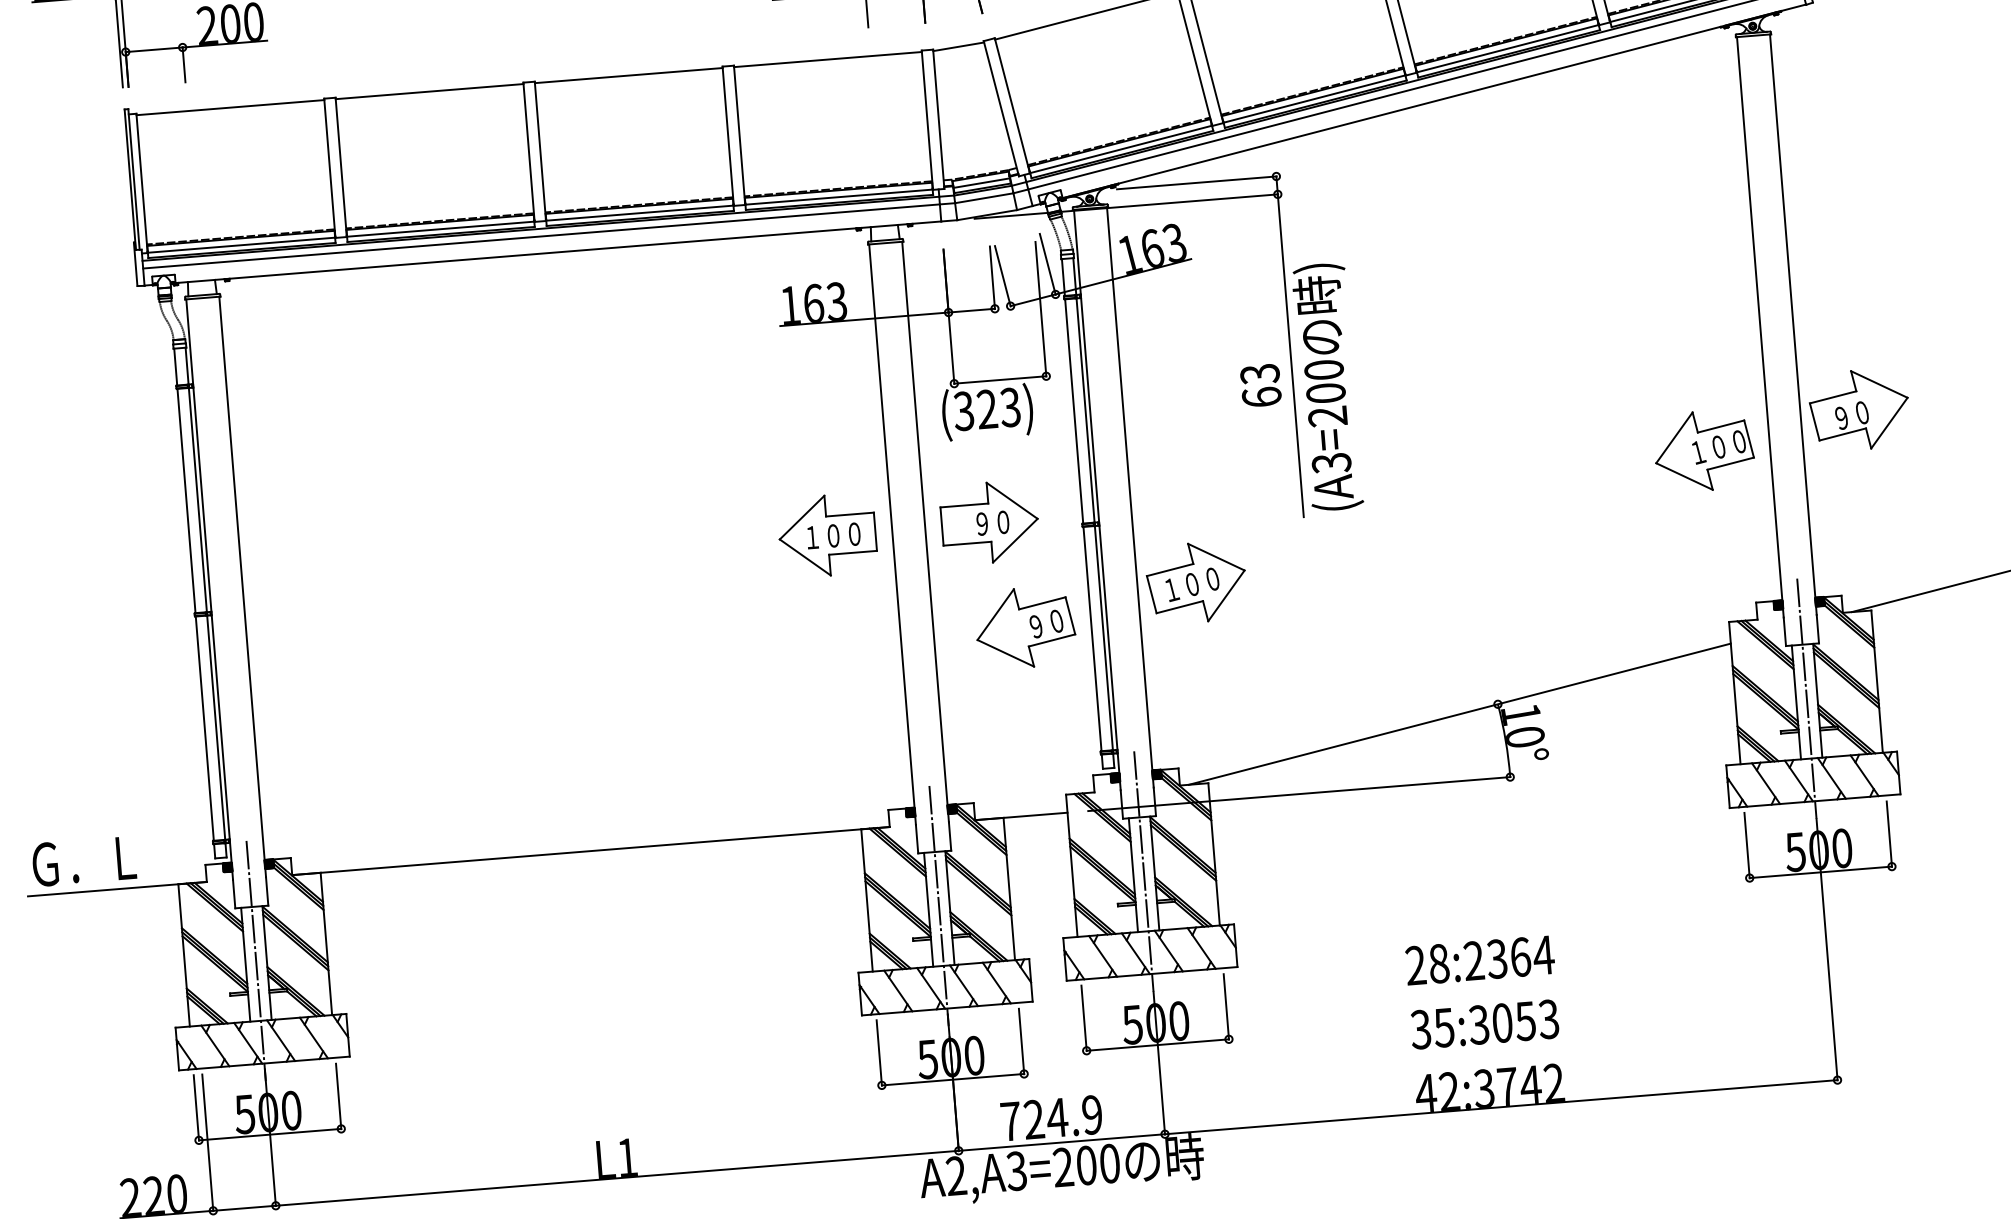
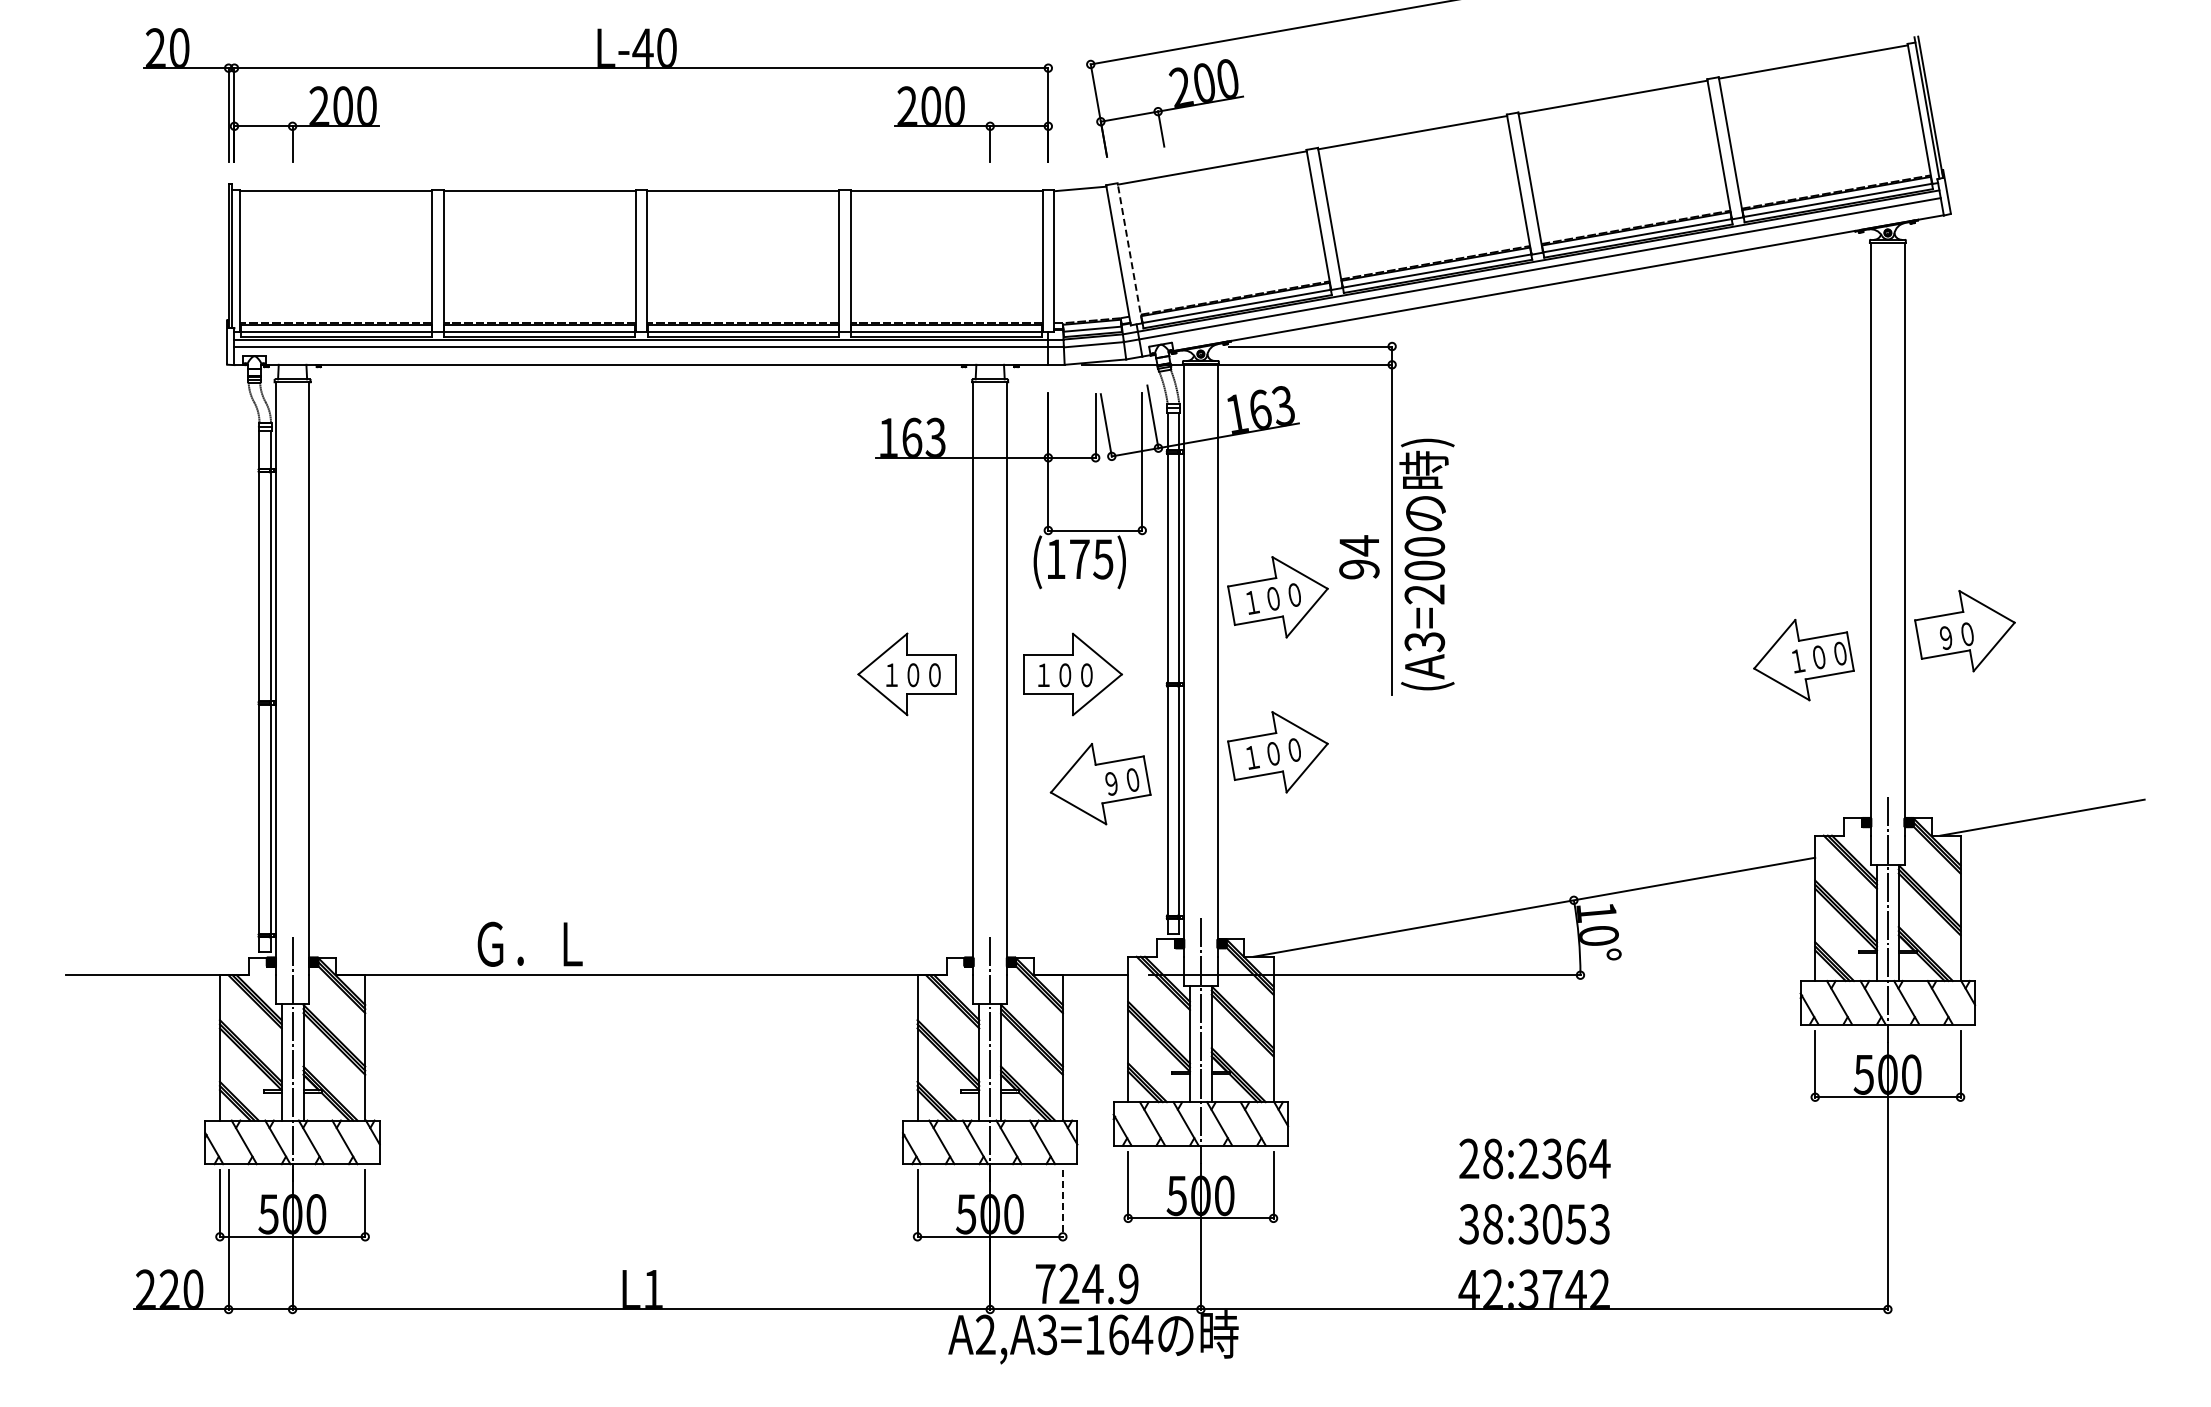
line: (1011, 105) -> (1129, 252), solid -> dashed
text: (1261, 385) -> (1359, 557), 63 -> 94
text: (987, 409) -> (1079, 559), (323) -> (175)
part: (1183, 431) -> (1277, 597), added
text: (971, 525) -> (1054, 675), ９０ -> １００
text: (83, 860) -> (529, 943), moved
text: (1443, 1028) -> (1492, 1224), 35:3053 -> 38:3053
line: (1021, 1042) -> (1062, 1204), solid -> dashed
text: (1087, 1165) -> (1119, 1334), A2,A3=200 -> A2,A3=164

